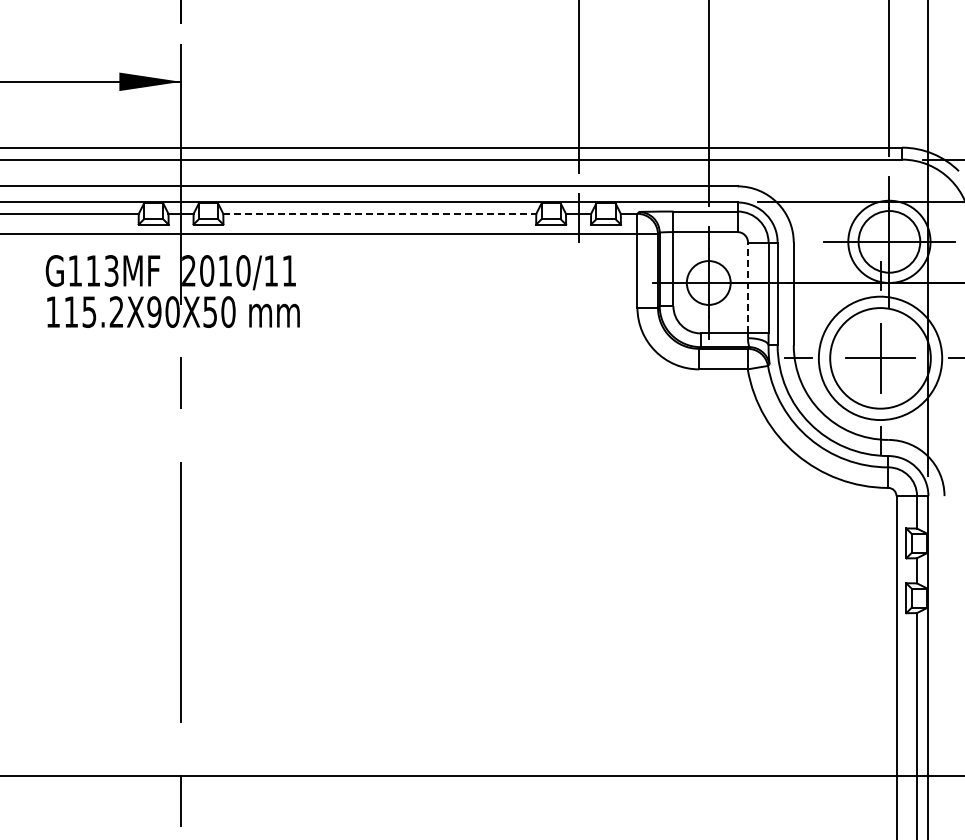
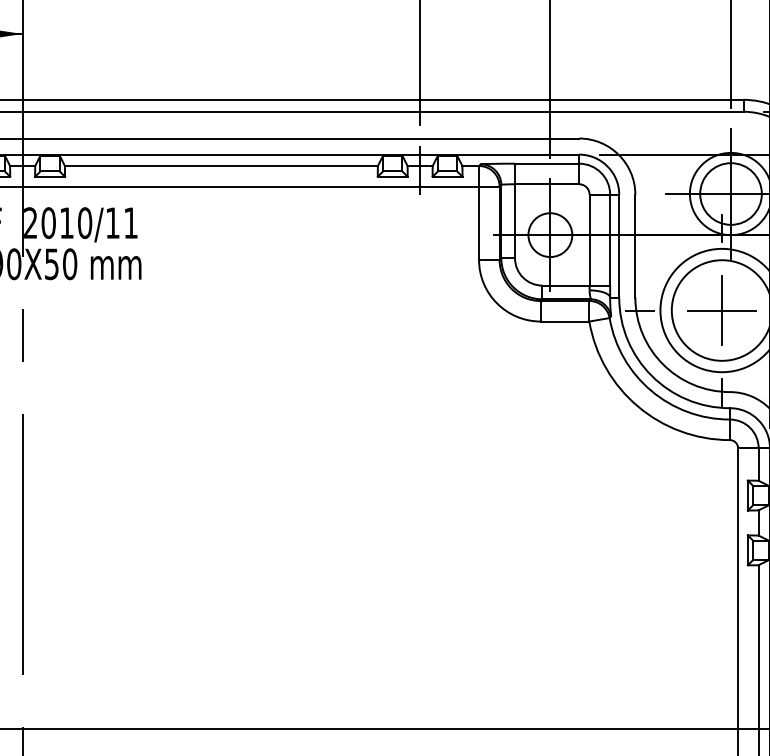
line: (379, 213) -> (221, 165), dashed -> solid
line: (748, 287) -> (590, 239), dashed -> solid

